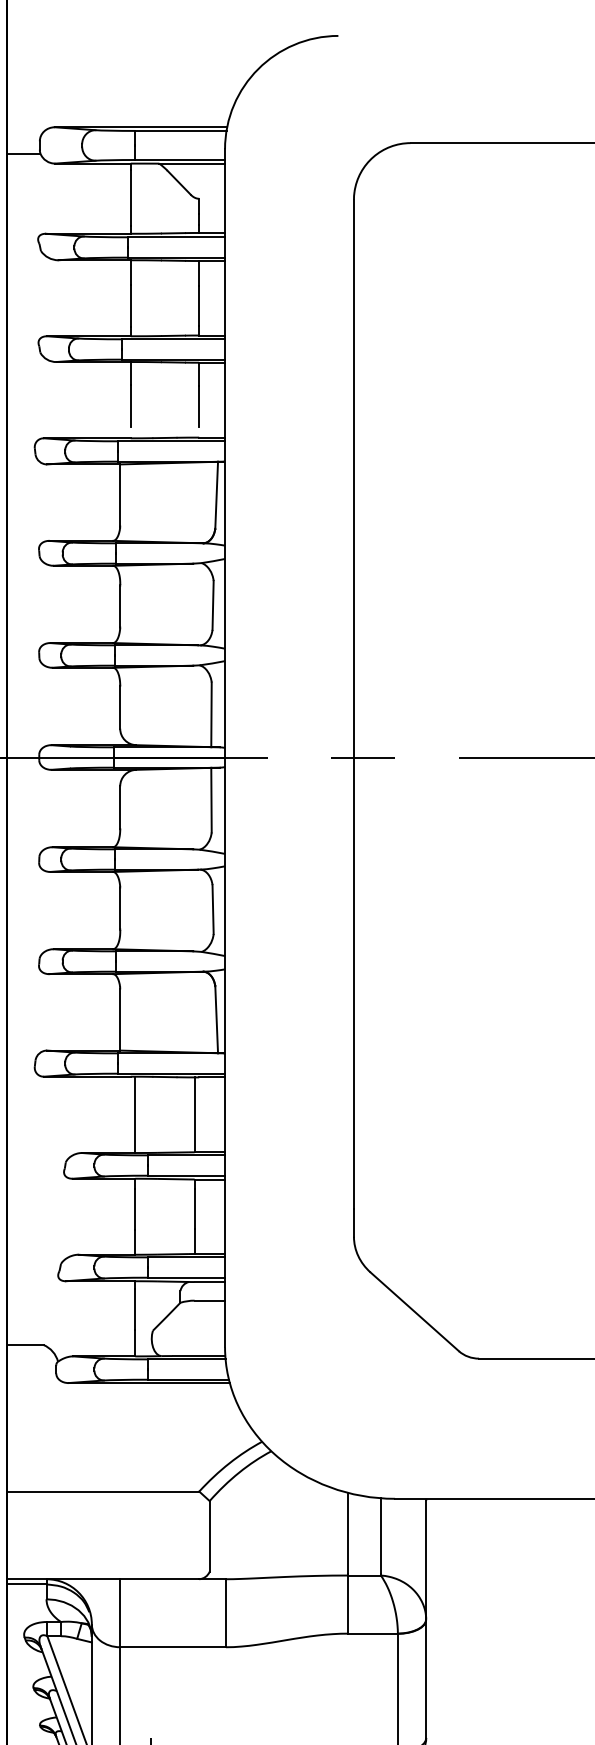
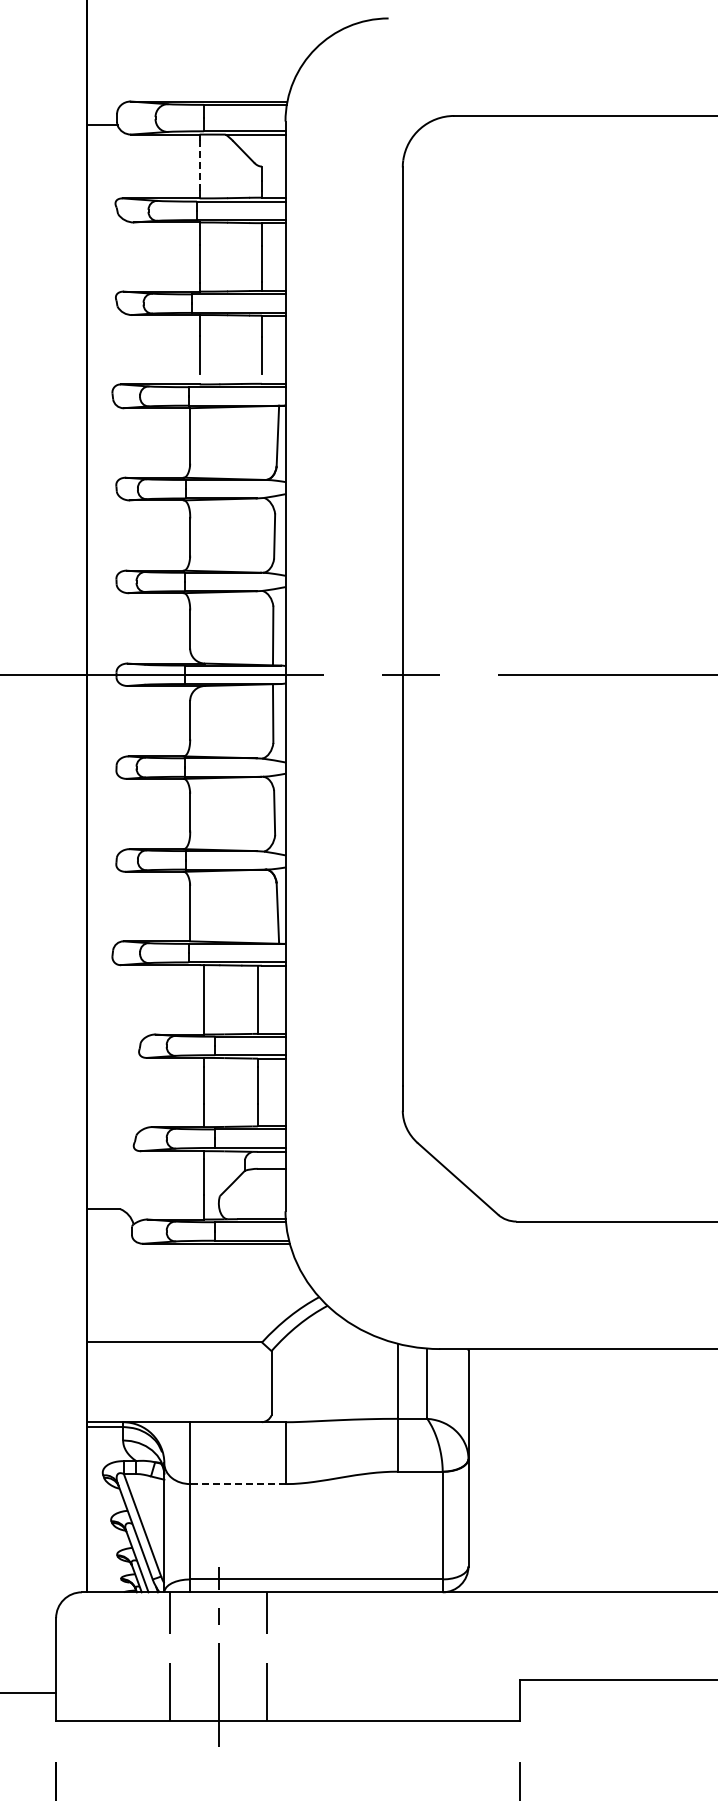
line: (130, 197) -> (199, 165), solid -> dashed
line: (172, 1647) -> (237, 1484), solid -> dashed

